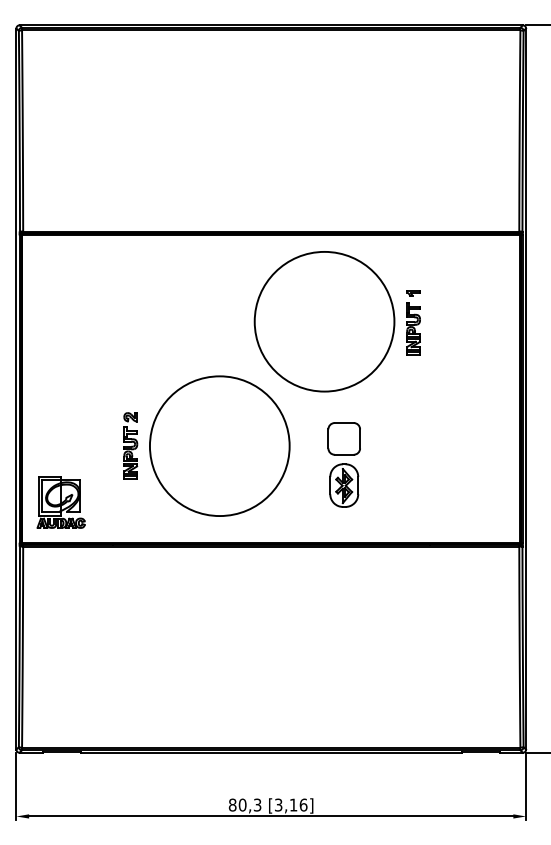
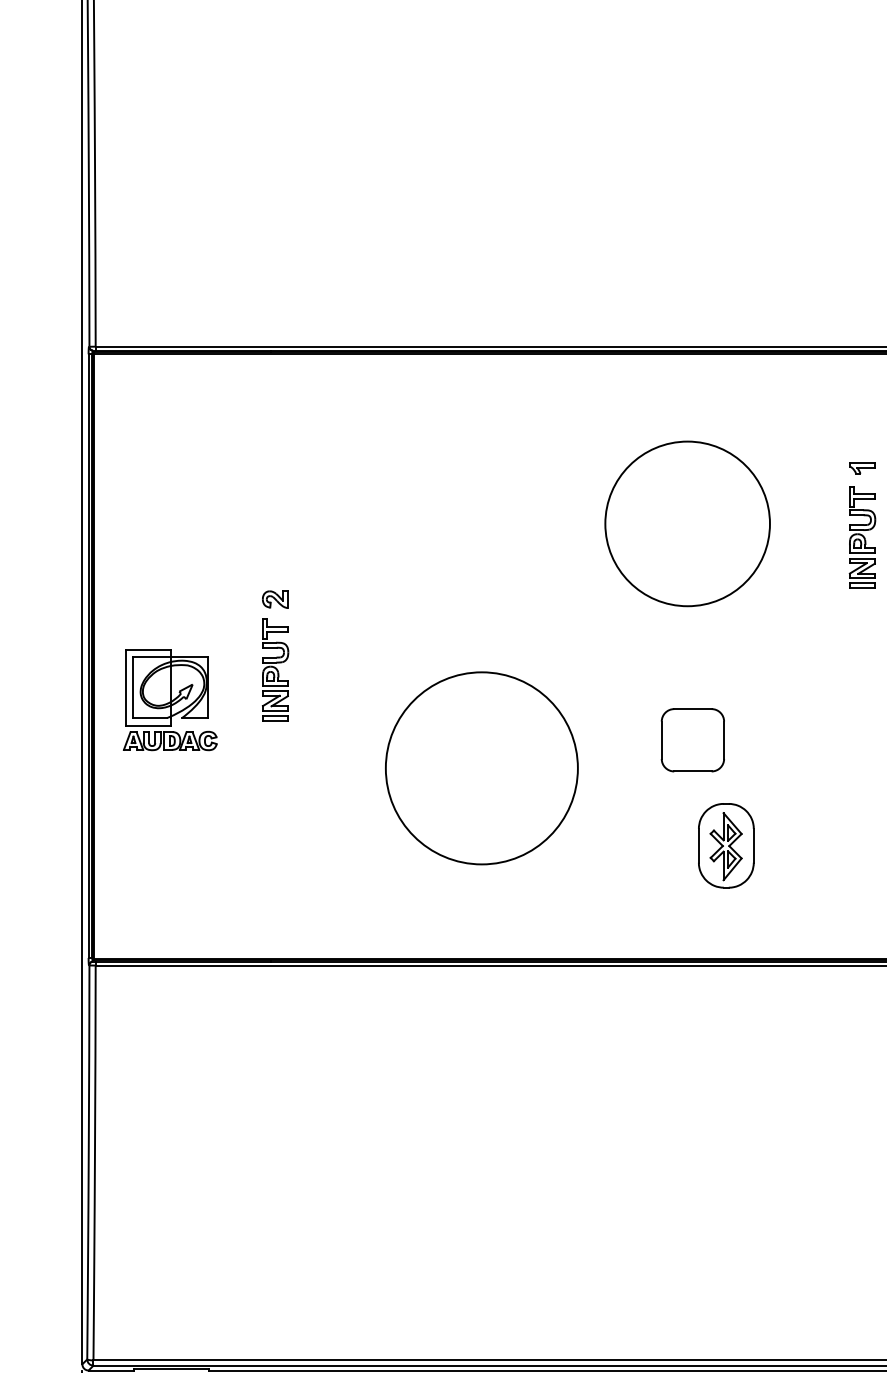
circle: (324, 321) -> (687, 523), size x0.6
part: (343, 438) -> (691, 739), moved
part: (130, 445) -> (275, 655), moved
circle: (219, 446) -> (481, 768), size x0.7
part: (60, 502) -> (168, 700), moved

